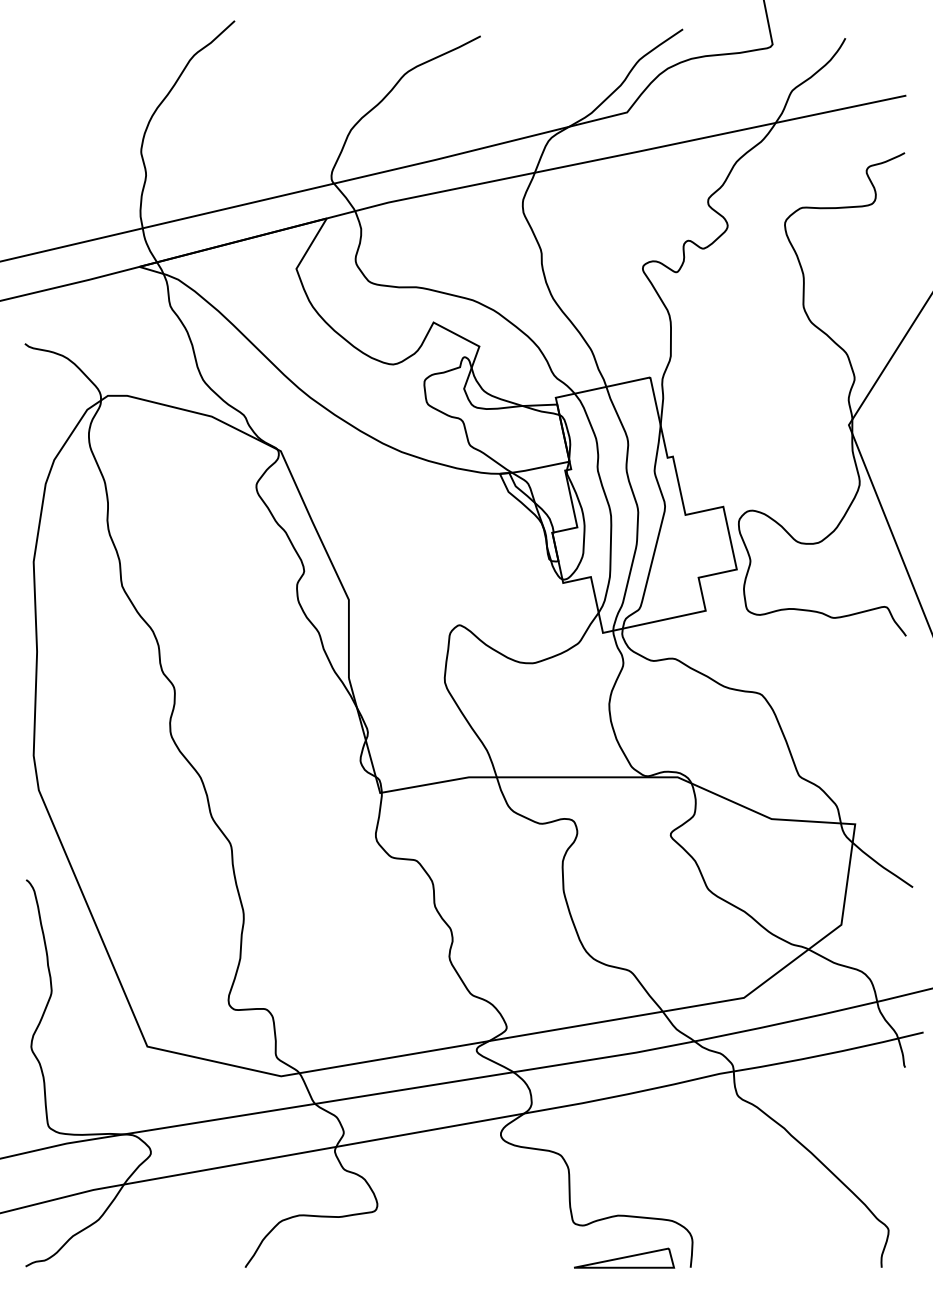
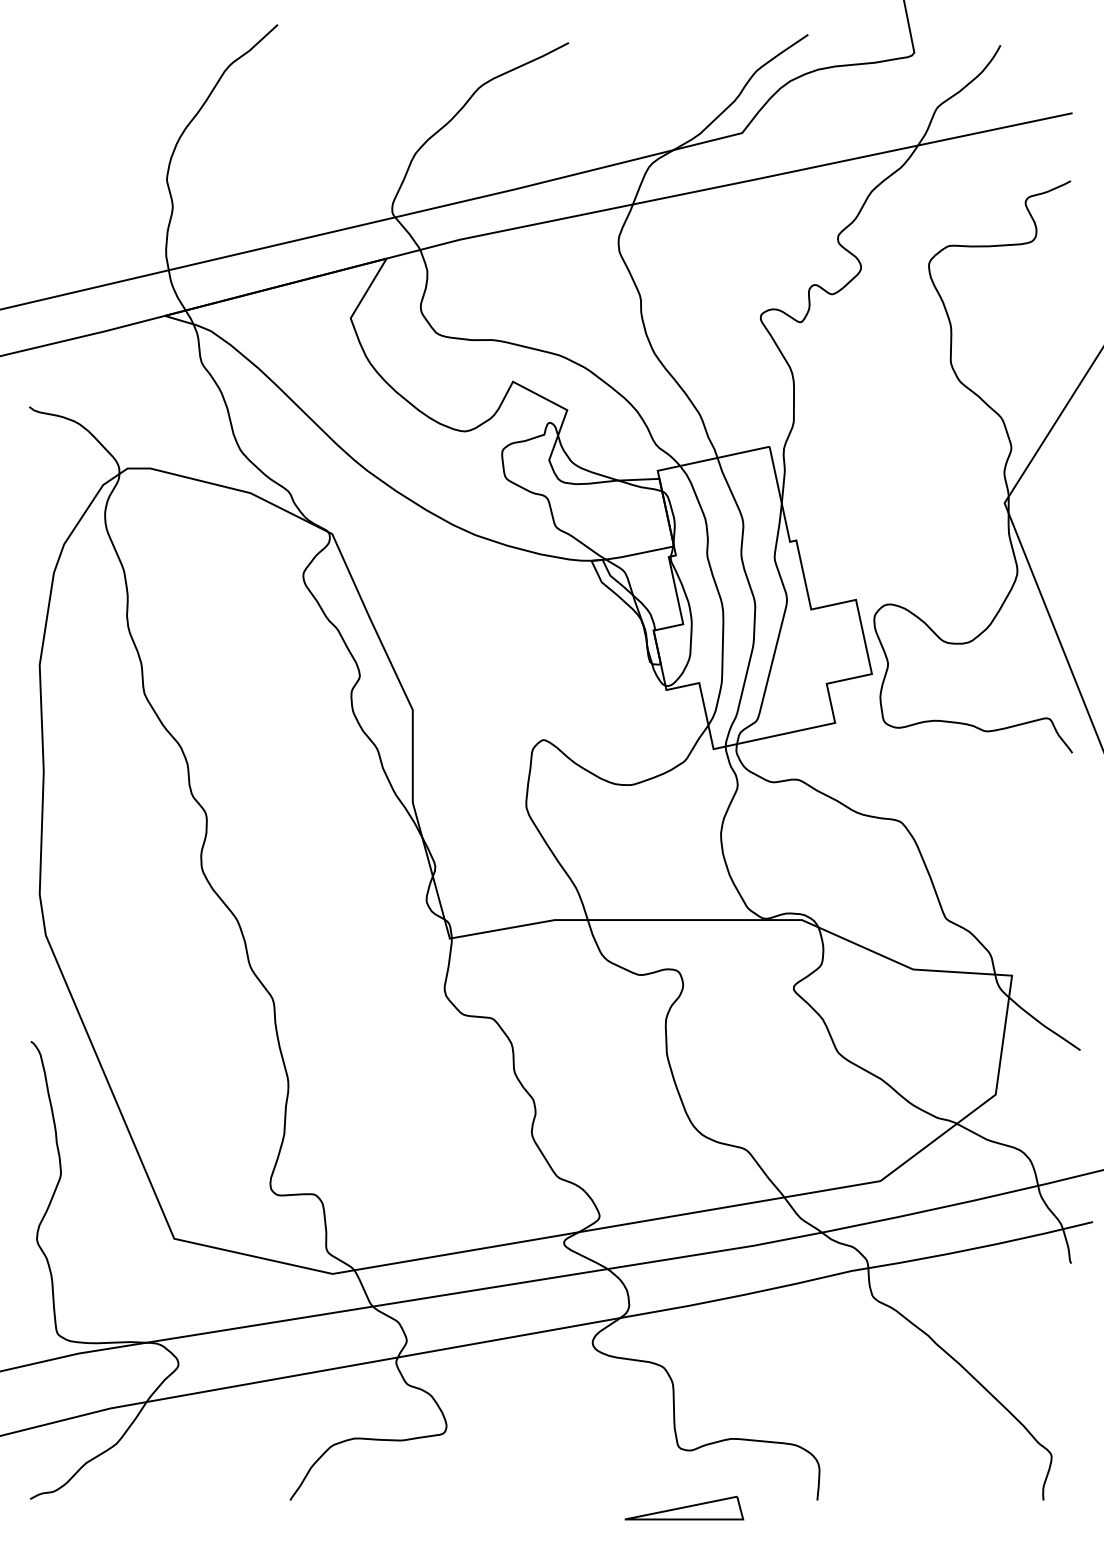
part: (624, 1257) -> (684, 1507), moved

